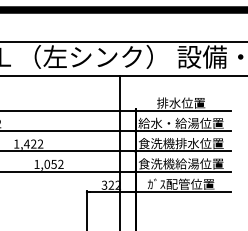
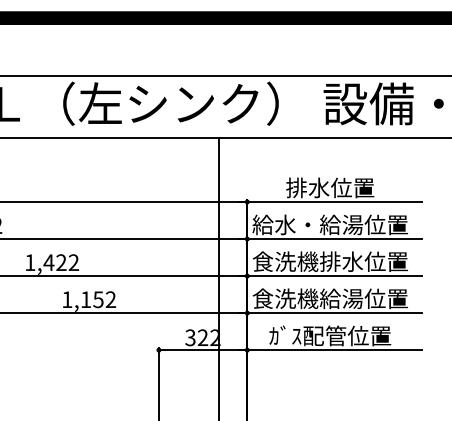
text: (47, 163) -> (86, 298), 1,052 -> 1,152

